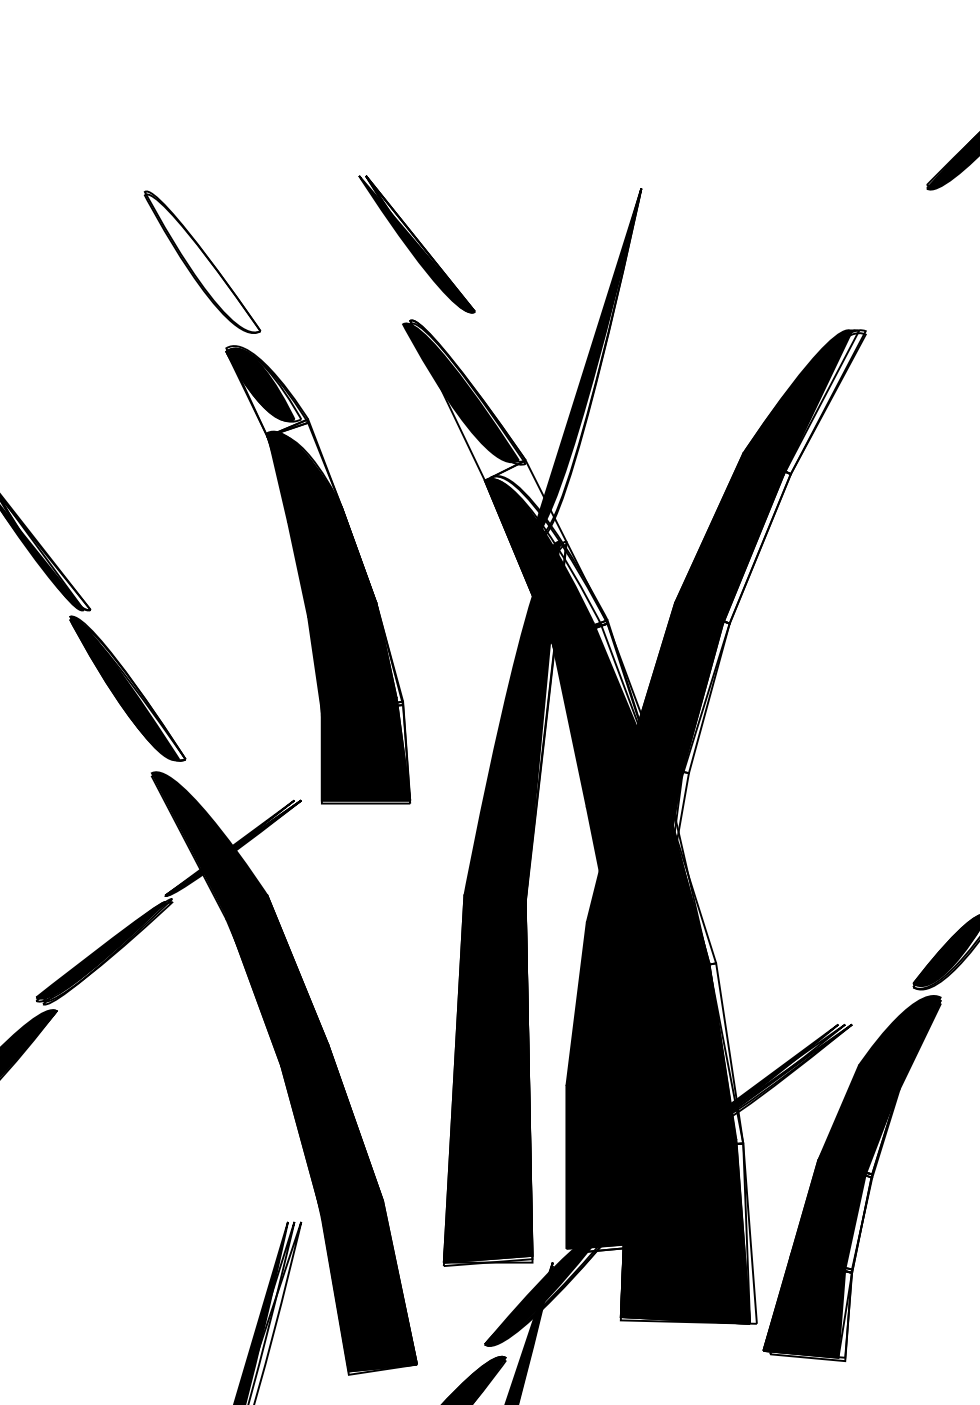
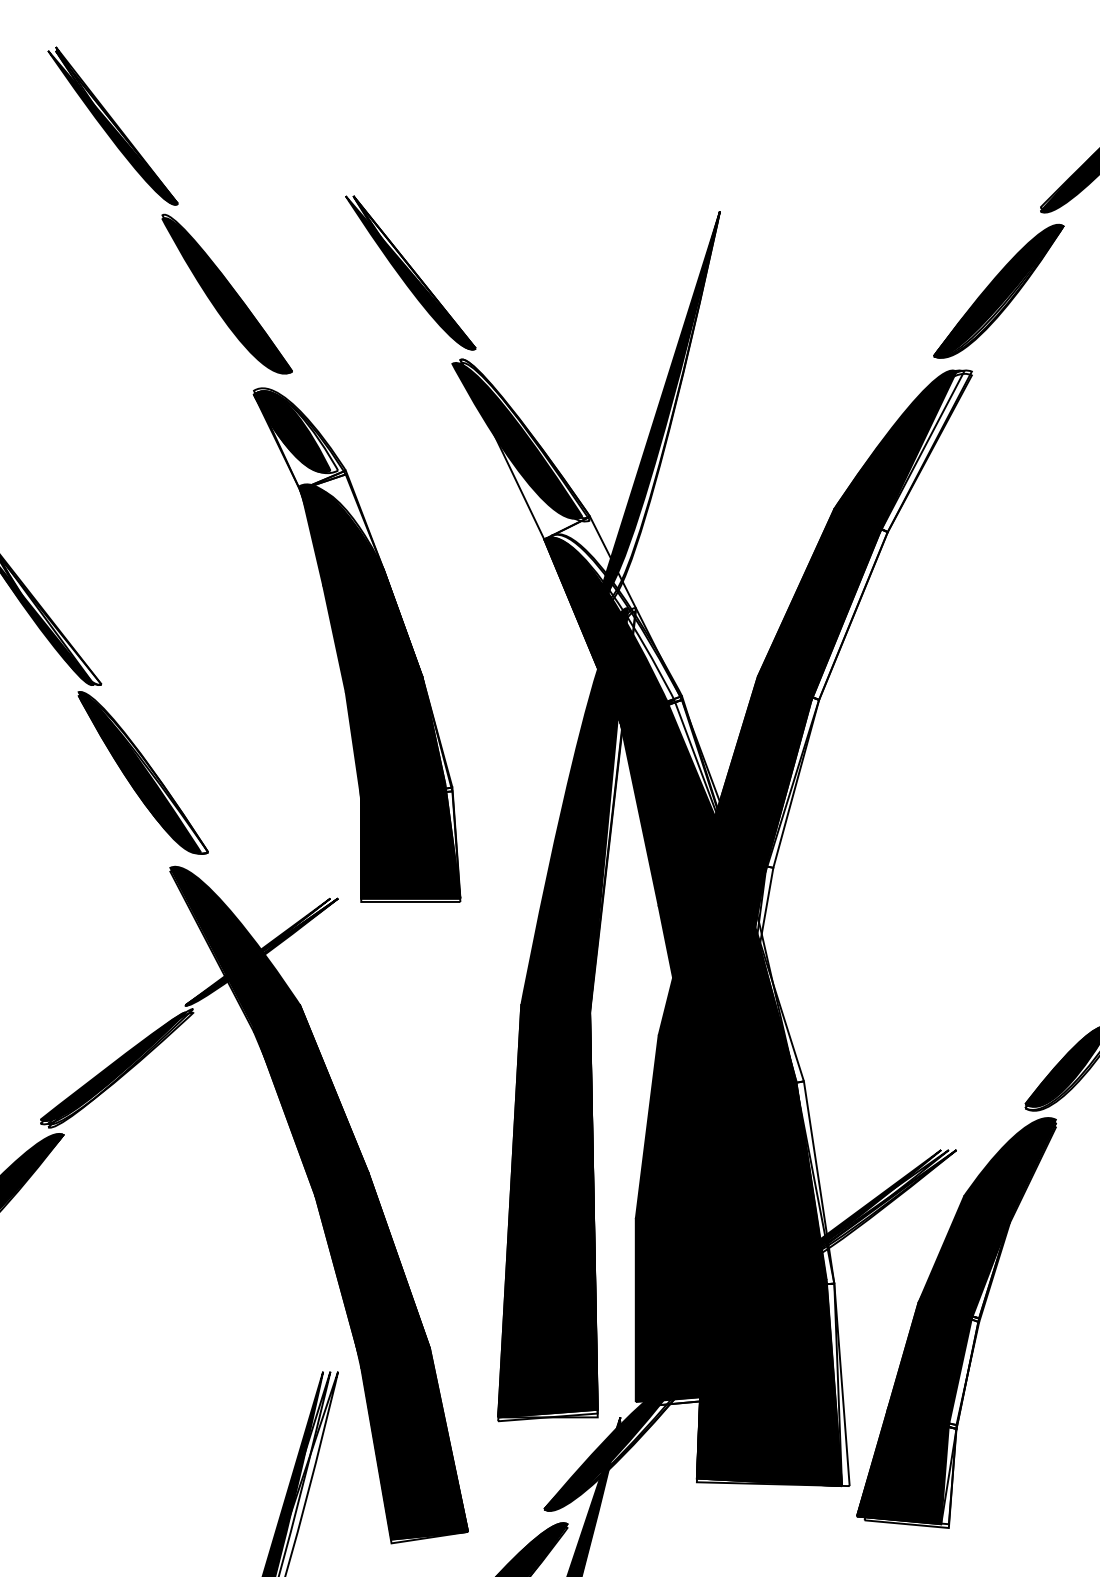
part: (100, 112) -> (112, 126), added
part: (416, 244) -> (410, 273), moved
part: (889, 259) -> (998, 291), added
fill: (202, 263) -> (227, 295), added

